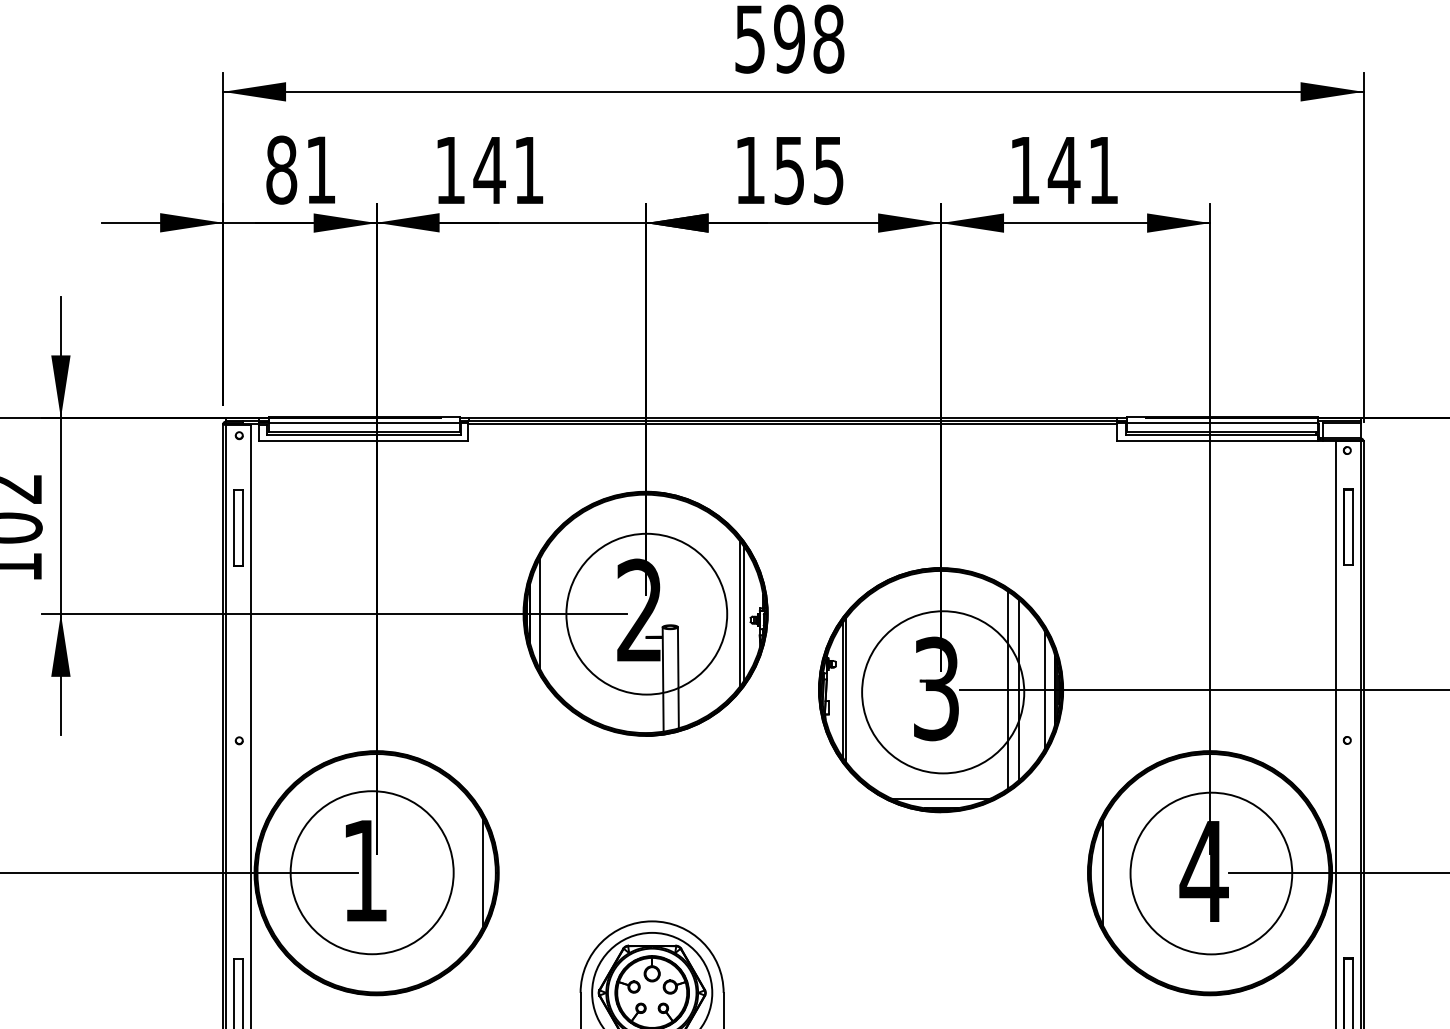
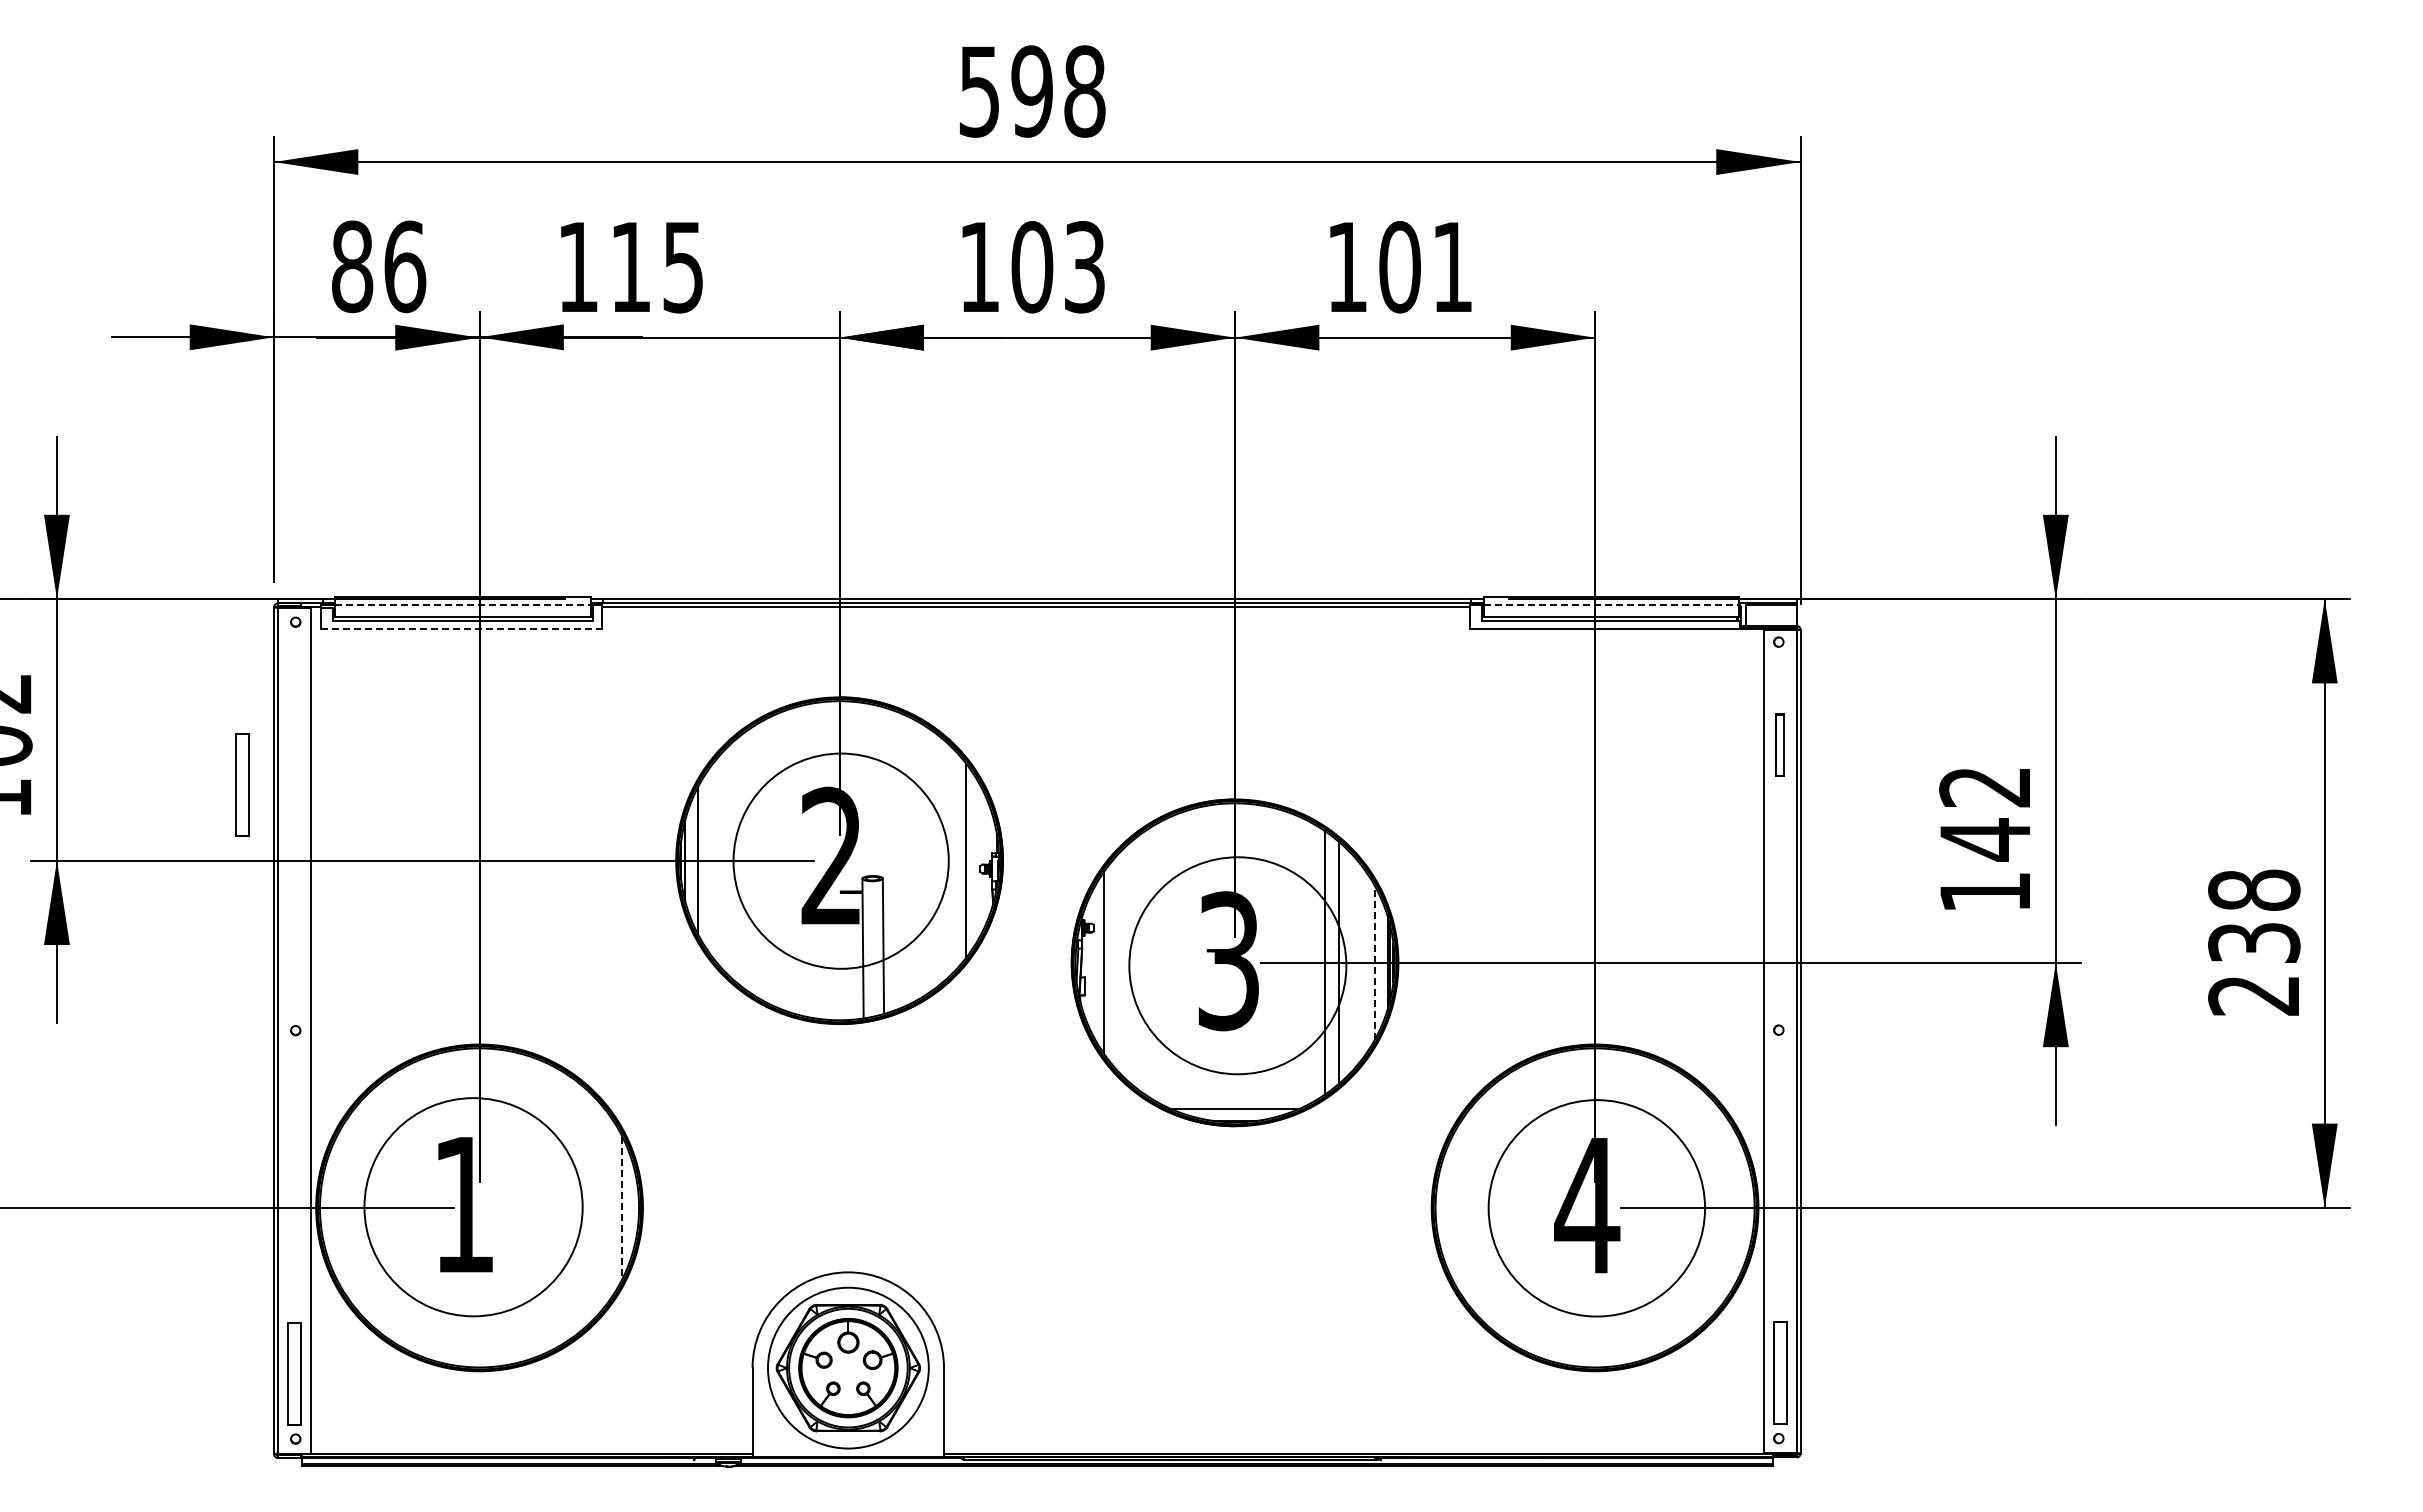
text: (321, 169) -> (405, 266), 81 -> 86
text: (508, 170) -> (655, 267), 141 -> 115
text: (808, 170) -> (1057, 267), 155 -> 103
text: (1063, 170) -> (1399, 267), 141 -> 101
line: (364, 423) -> (463, 605), solid -> dashed
line: (1222, 423) -> (1611, 605), solid -> dashed
line: (363, 440) -> (462, 628), solid -> dashed
part: (238, 527) -> (242, 784), moved
part: (1348, 527) -> (1780, 744), size x0.6
line: (743, 613) -> (970, 860), removed
line: (846, 689) -> (1108, 962), removed
line: (1045, 689) -> (1374, 962), solid -> dashed
line: (1103, 872) -> (1452, 1207), removed
line: (483, 873) -> (622, 1208), solid -> dashed

